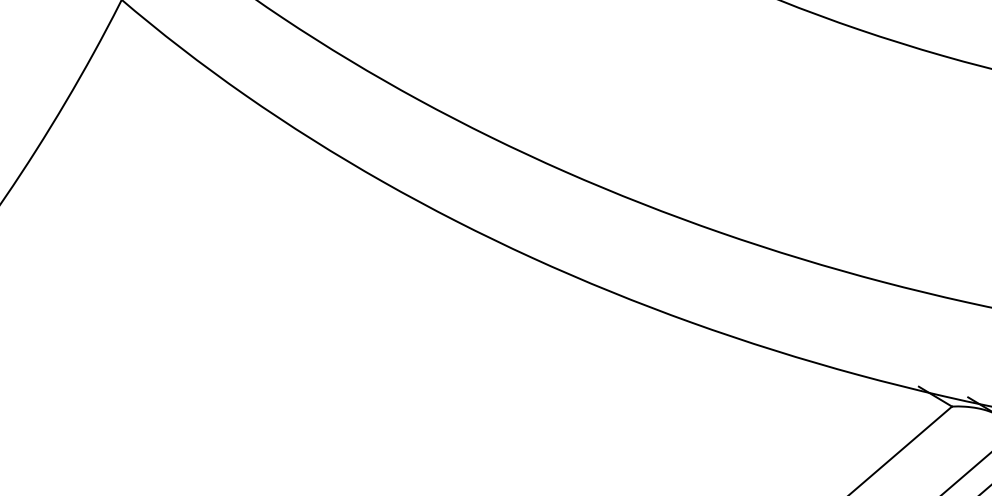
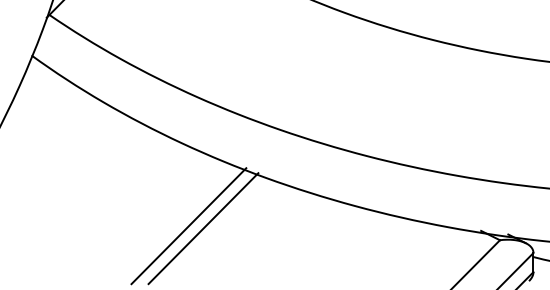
line: (382, 335) -> (188, 226), added
line: (410, 341) -> (203, 228), added

